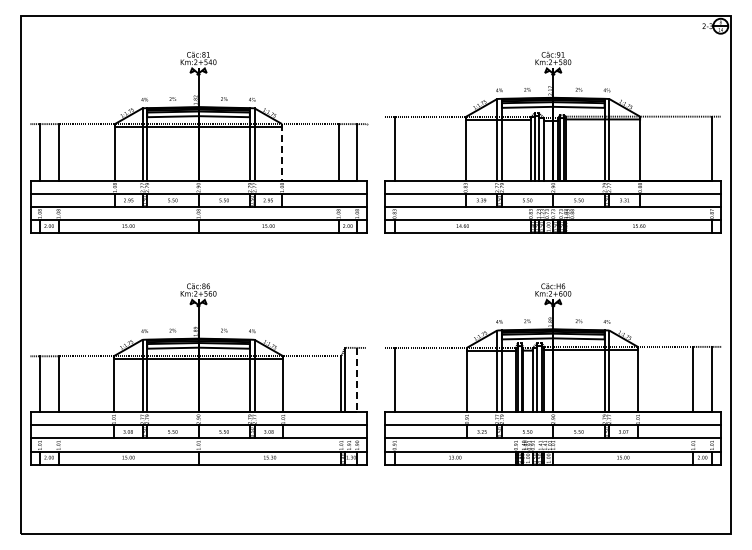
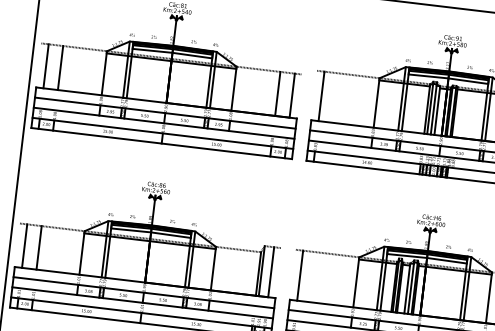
line: (282, 152) -> (234, 88), dashed -> solid
line: (357, 380) -> (271, 272), dashed -> solid

